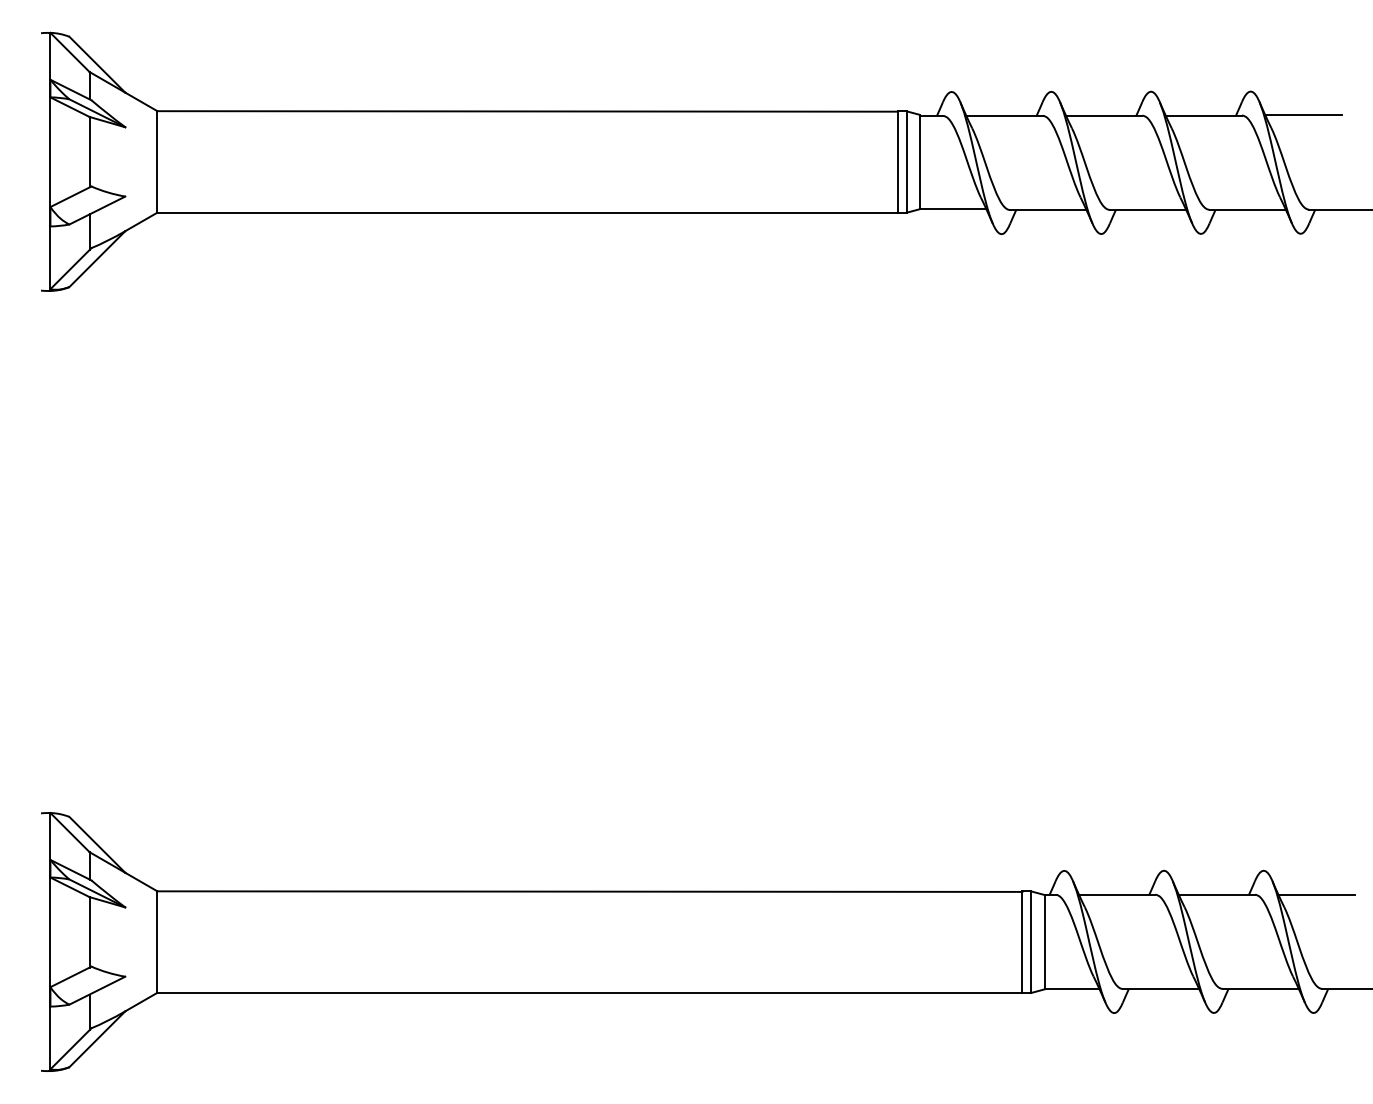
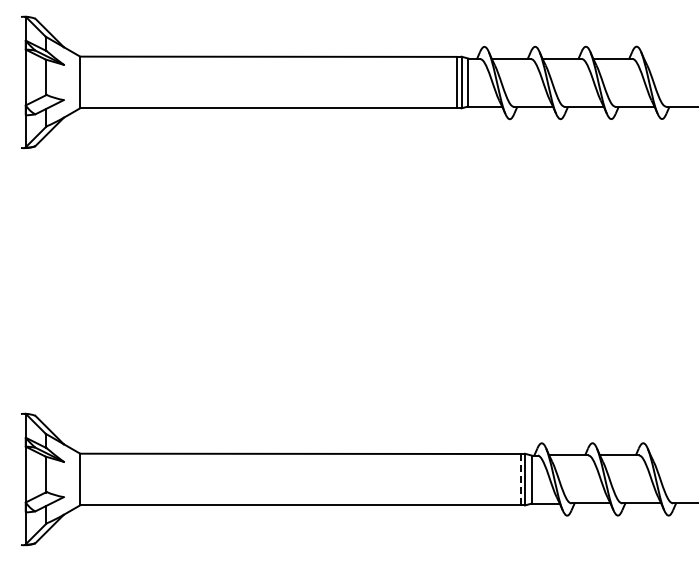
line: (1303, 114) -> (663, 58), removed
line: (1315, 894) -> (669, 455), removed
line: (1022, 942) -> (520, 479), solid -> dashed

